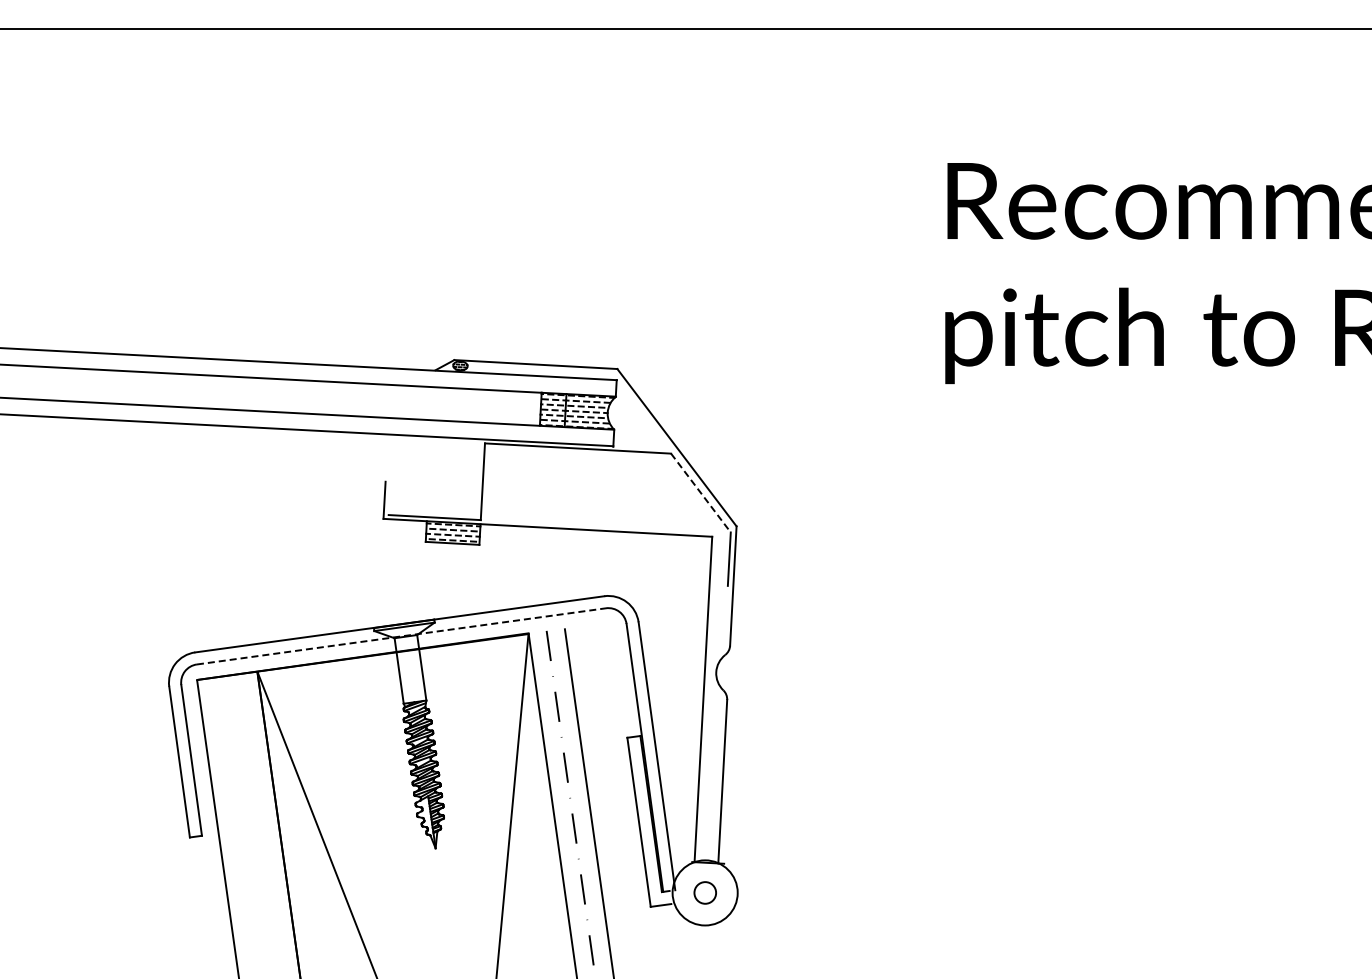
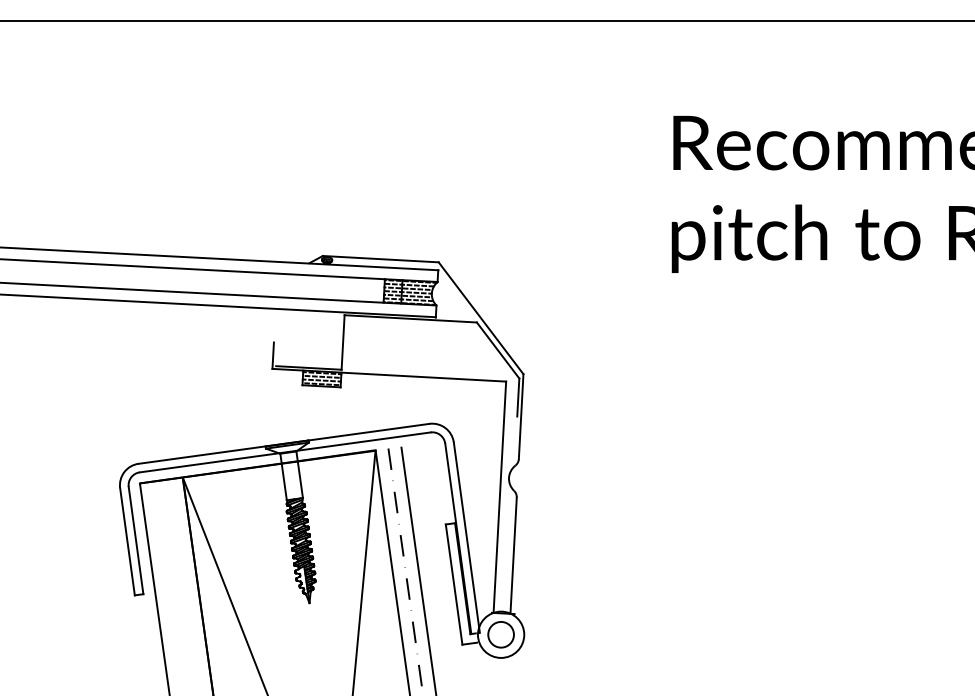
line: (701, 493) -> (498, 350), dashed -> solid
line: (401, 636) -> (285, 452), dashed -> solid
circle: (705, 892) -> (501, 634), size x1.67

